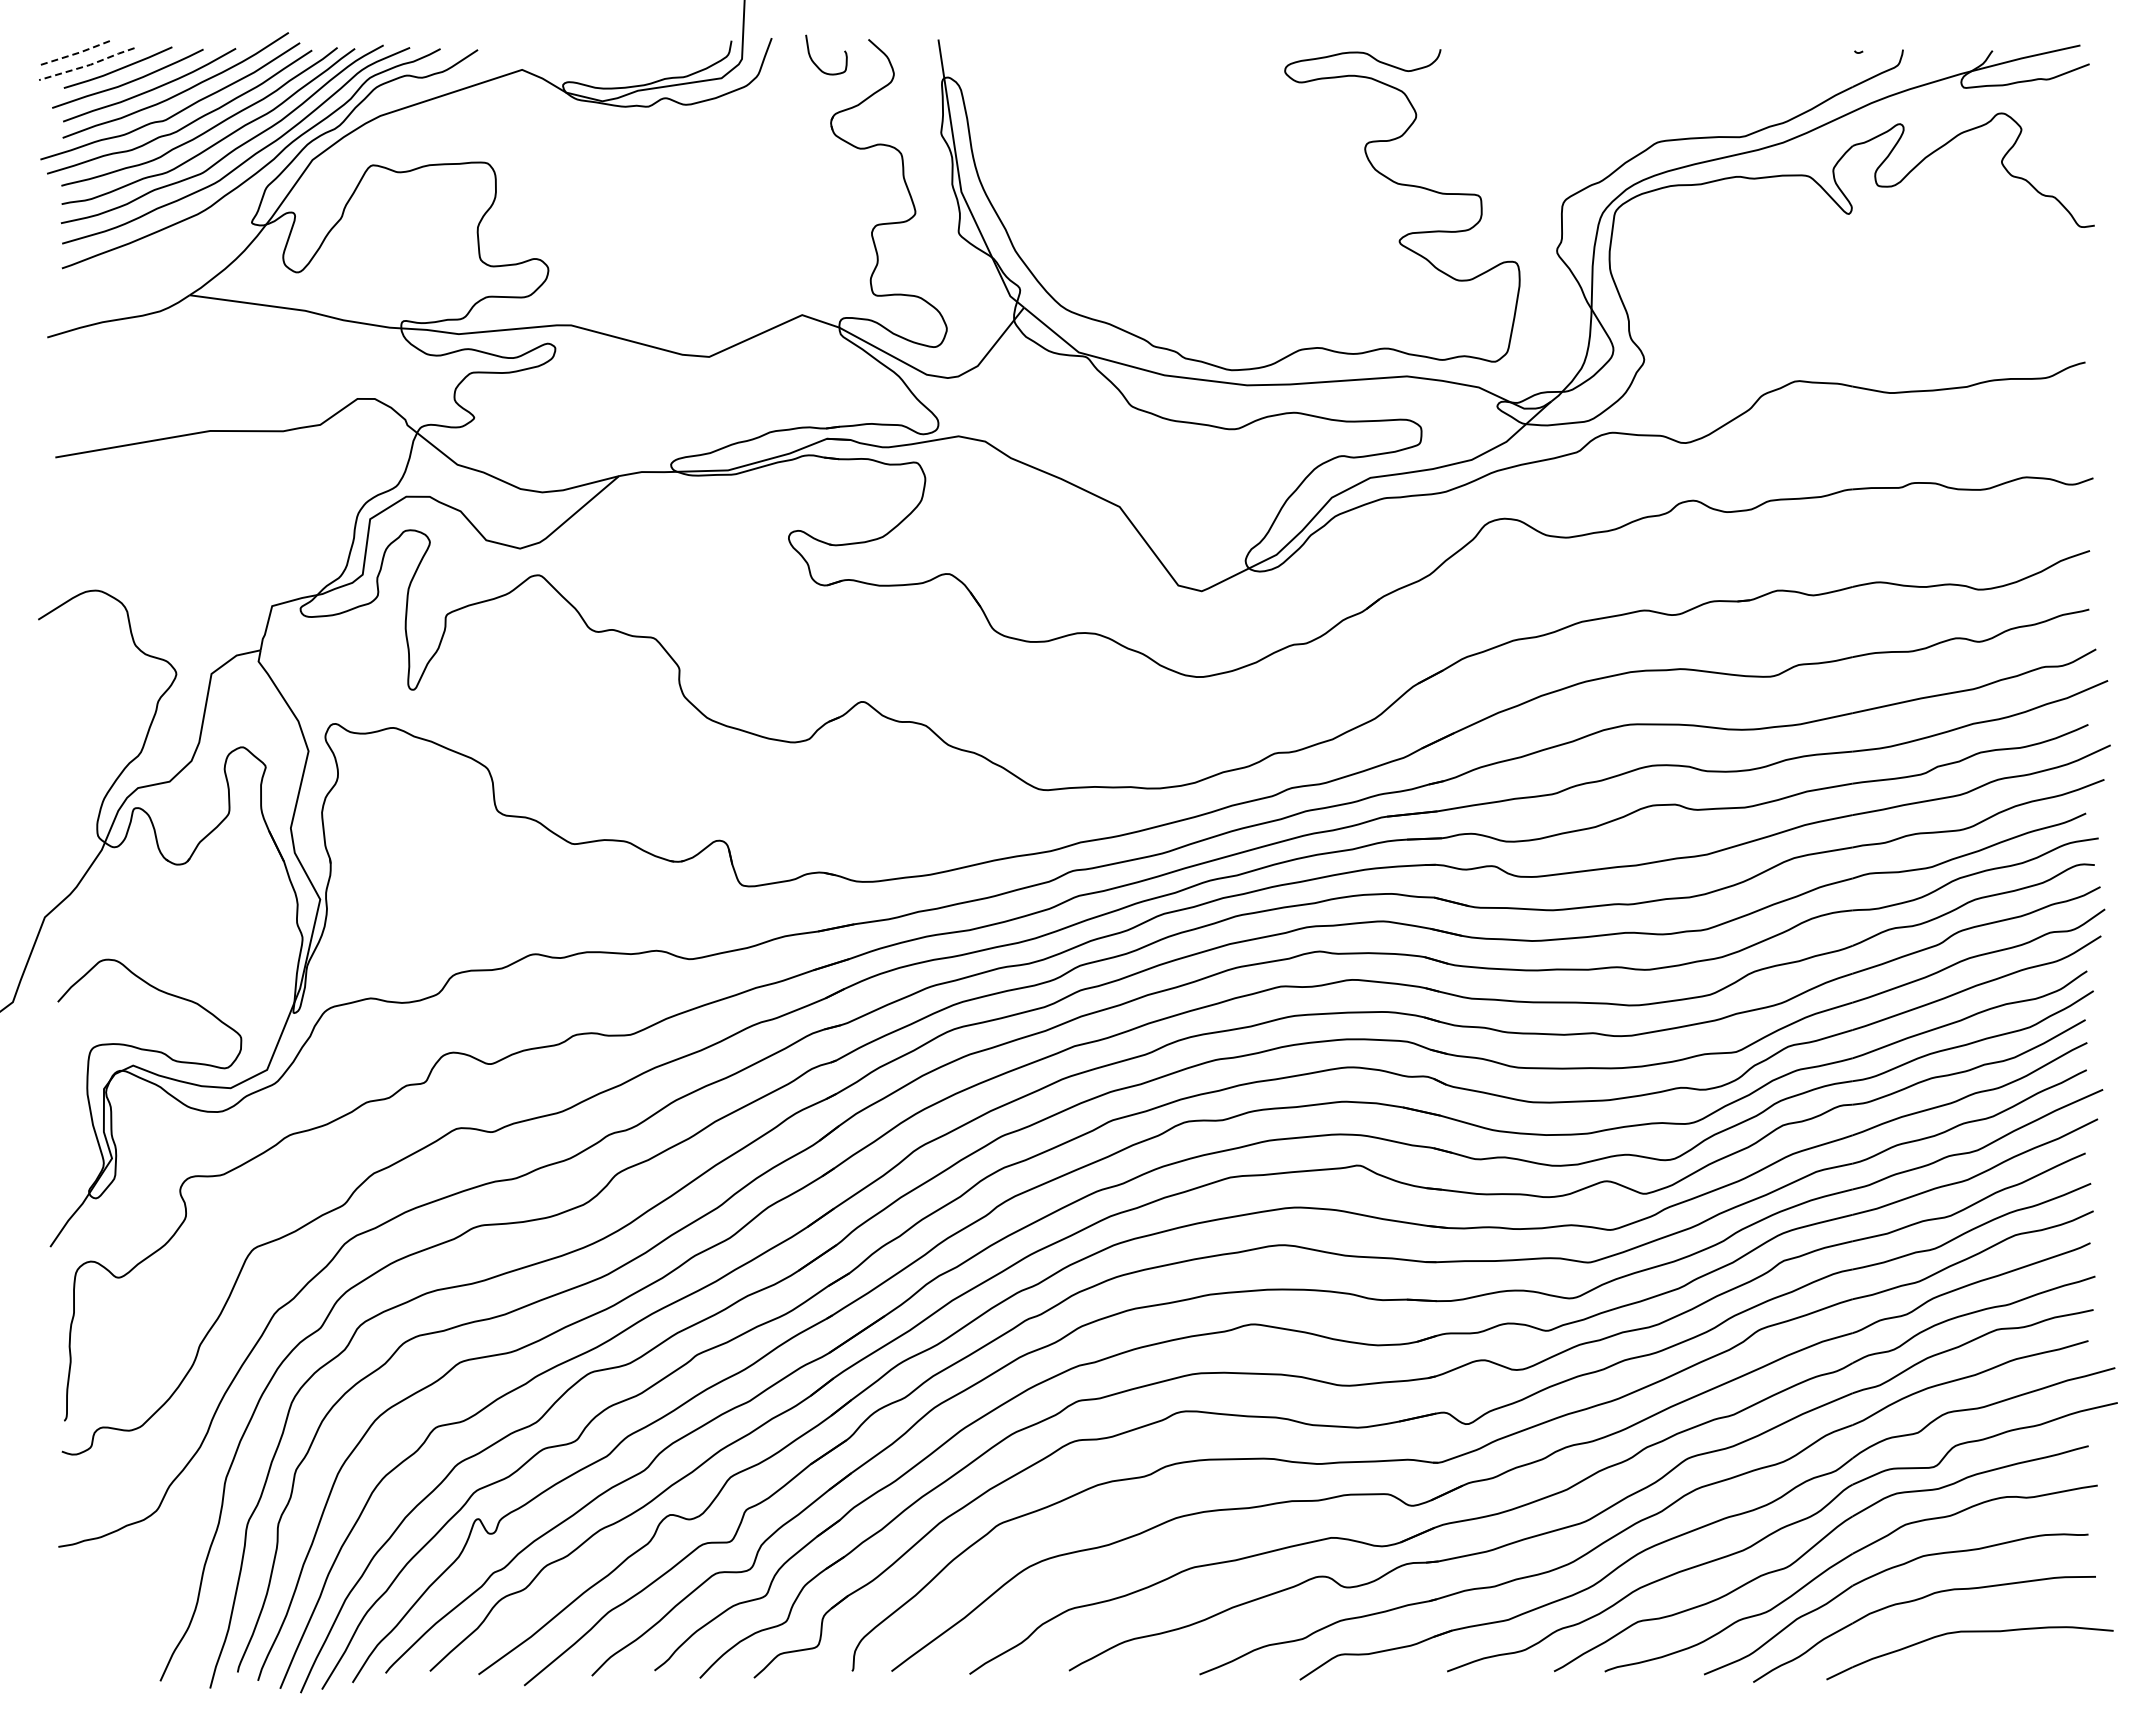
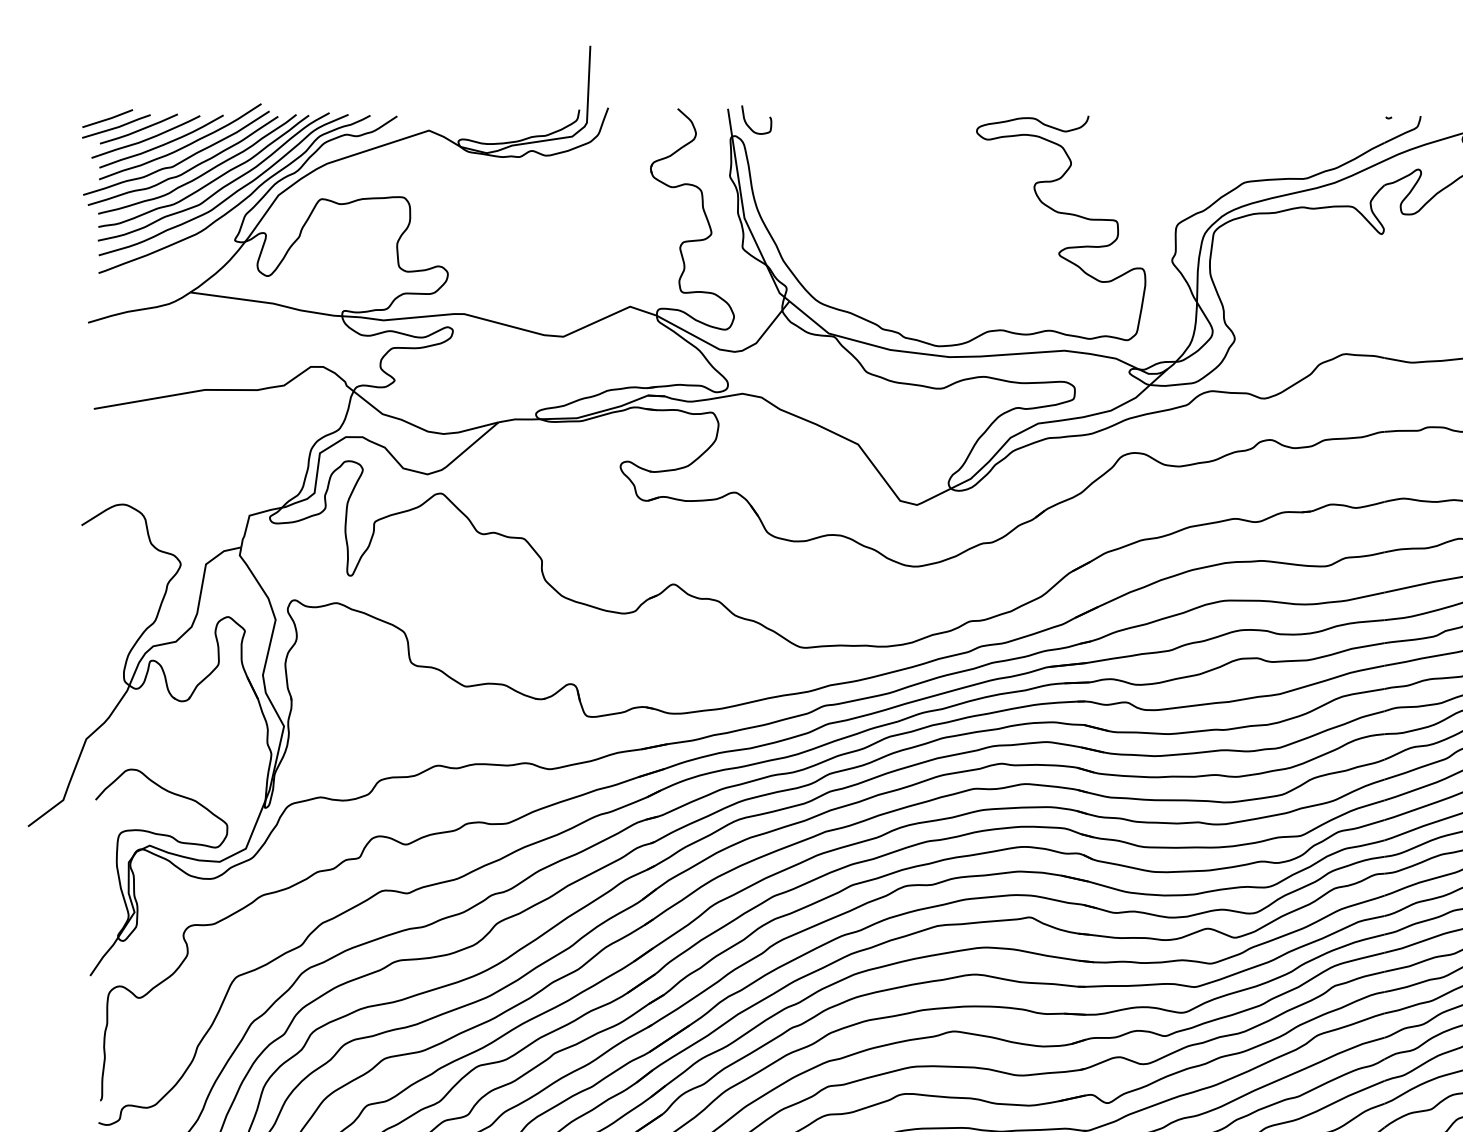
line: (74, 54) -> (107, 119), dashed -> solid
curve: (814, 61) -> (748, 124), moved
line: (88, 65) -> (117, 127), dashed -> solid

